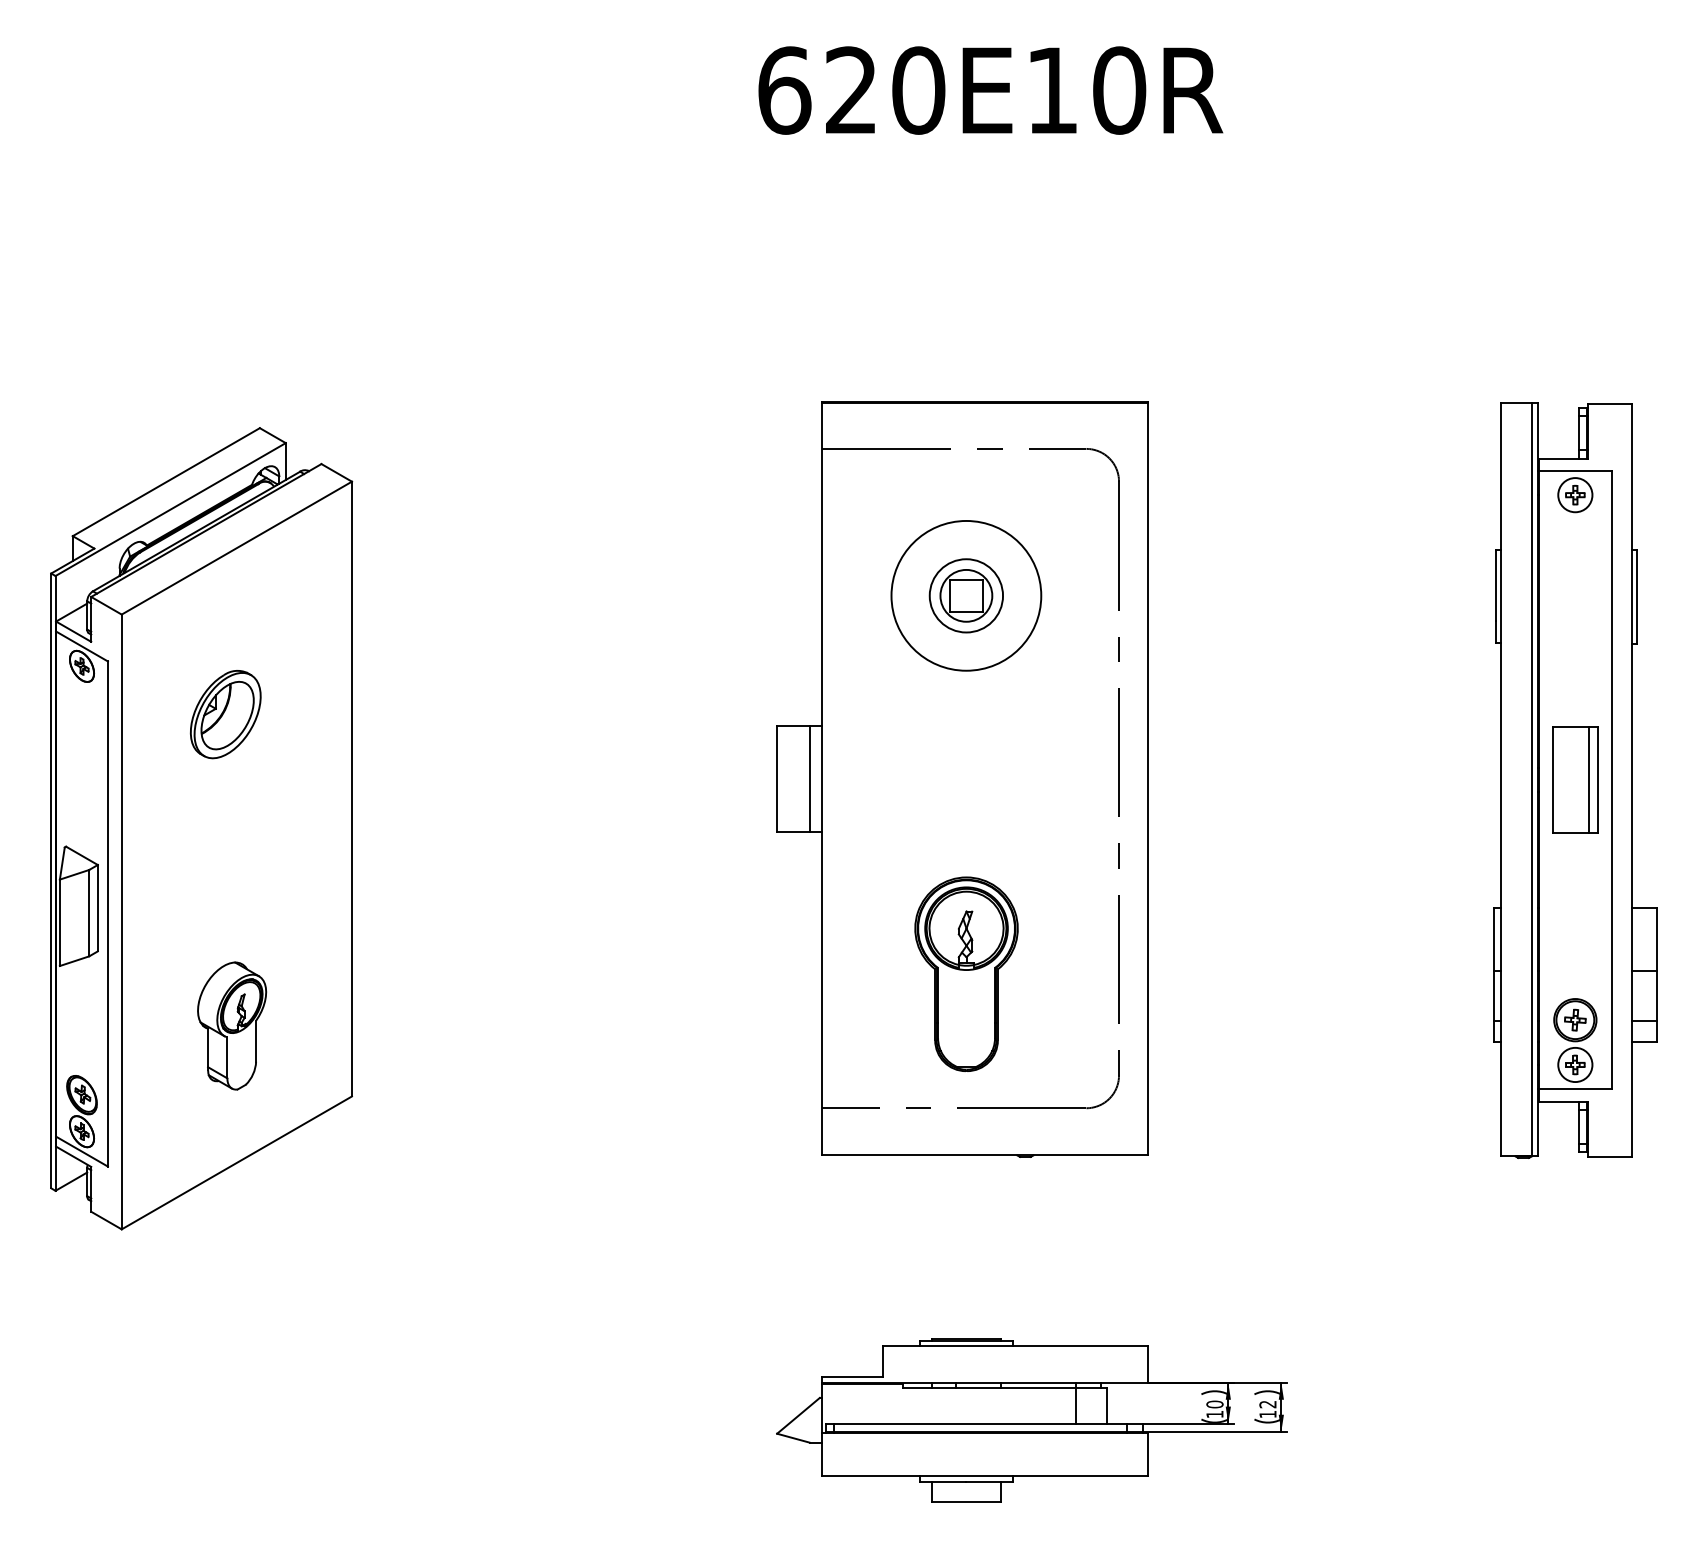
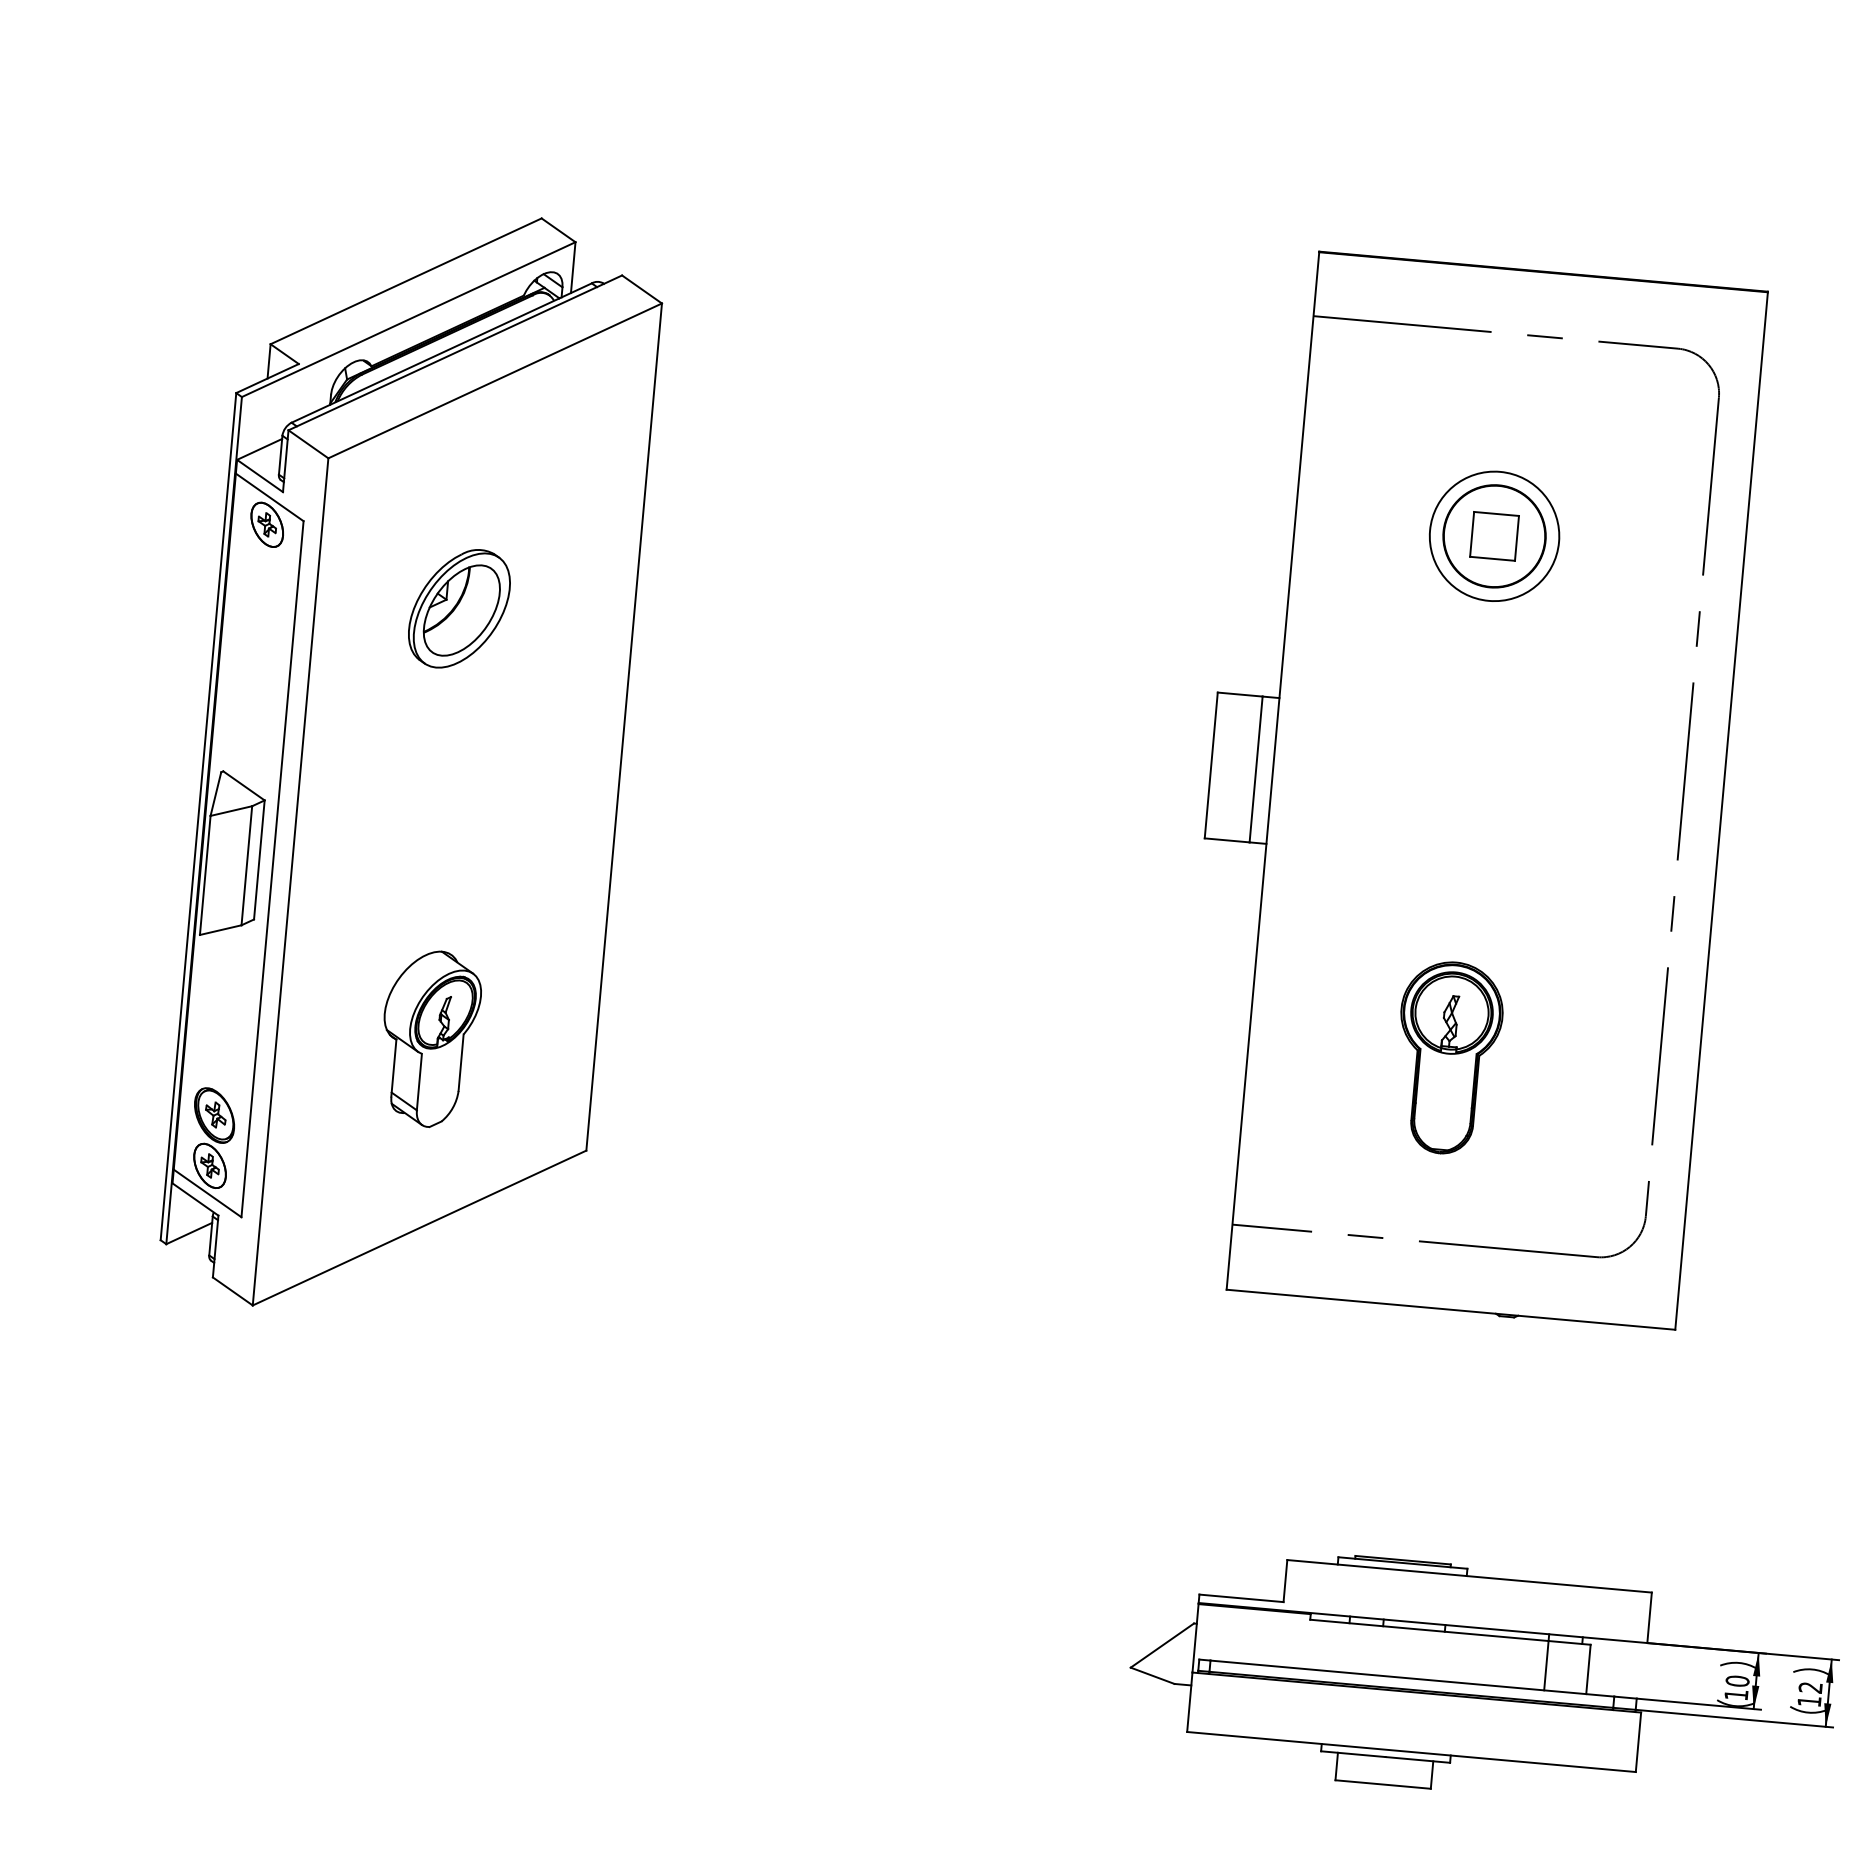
circle: (966, 595) -> (1494, 535), size x0.62
circle: (966, 595) -> (1494, 535), size x1.43
part: (965, 974) -> (1446, 1058), size x0.71

